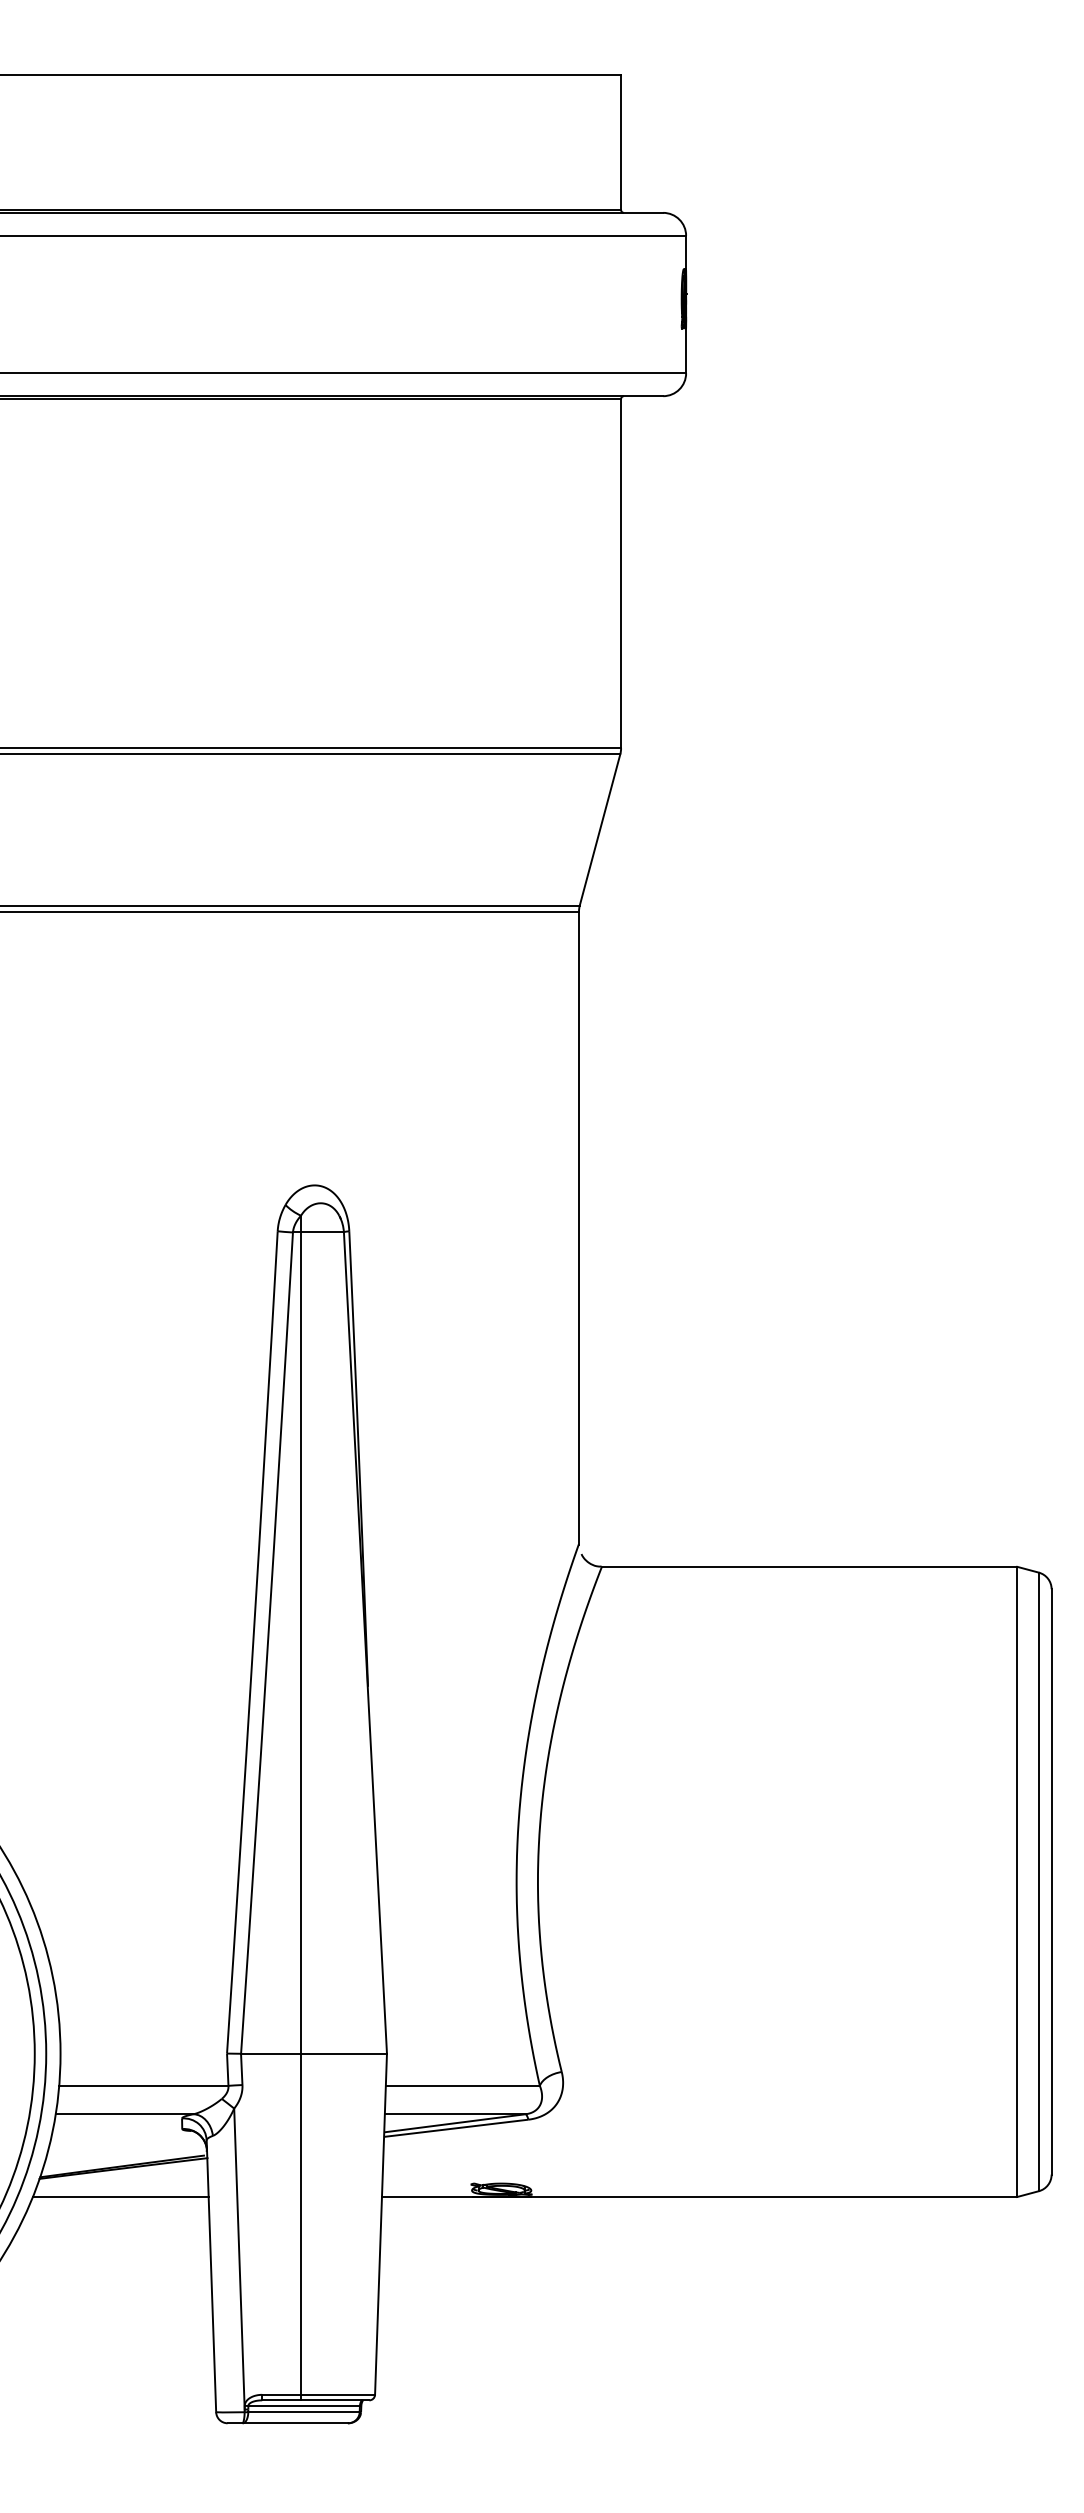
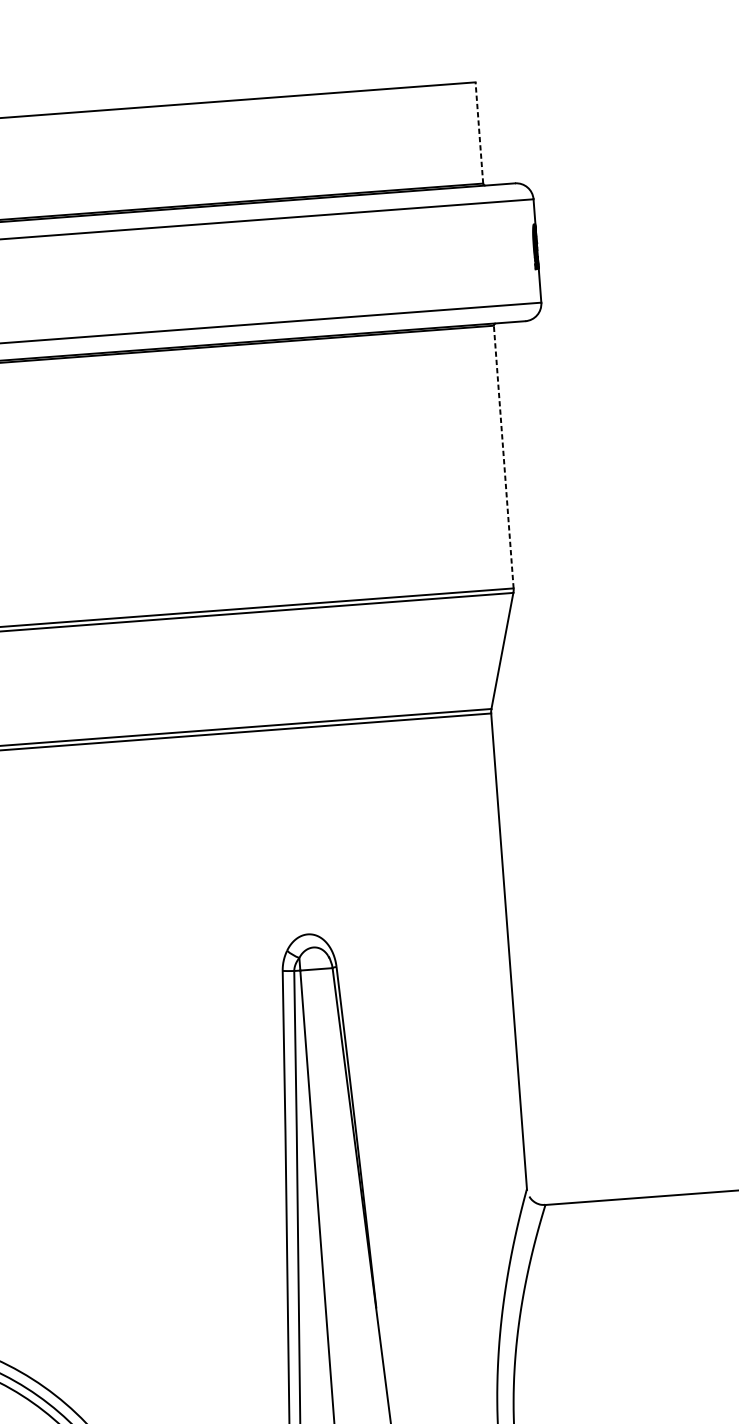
line: (621, 142) -> (479, 132), solid -> dashed
line: (621, 573) -> (504, 456), solid -> dashed

